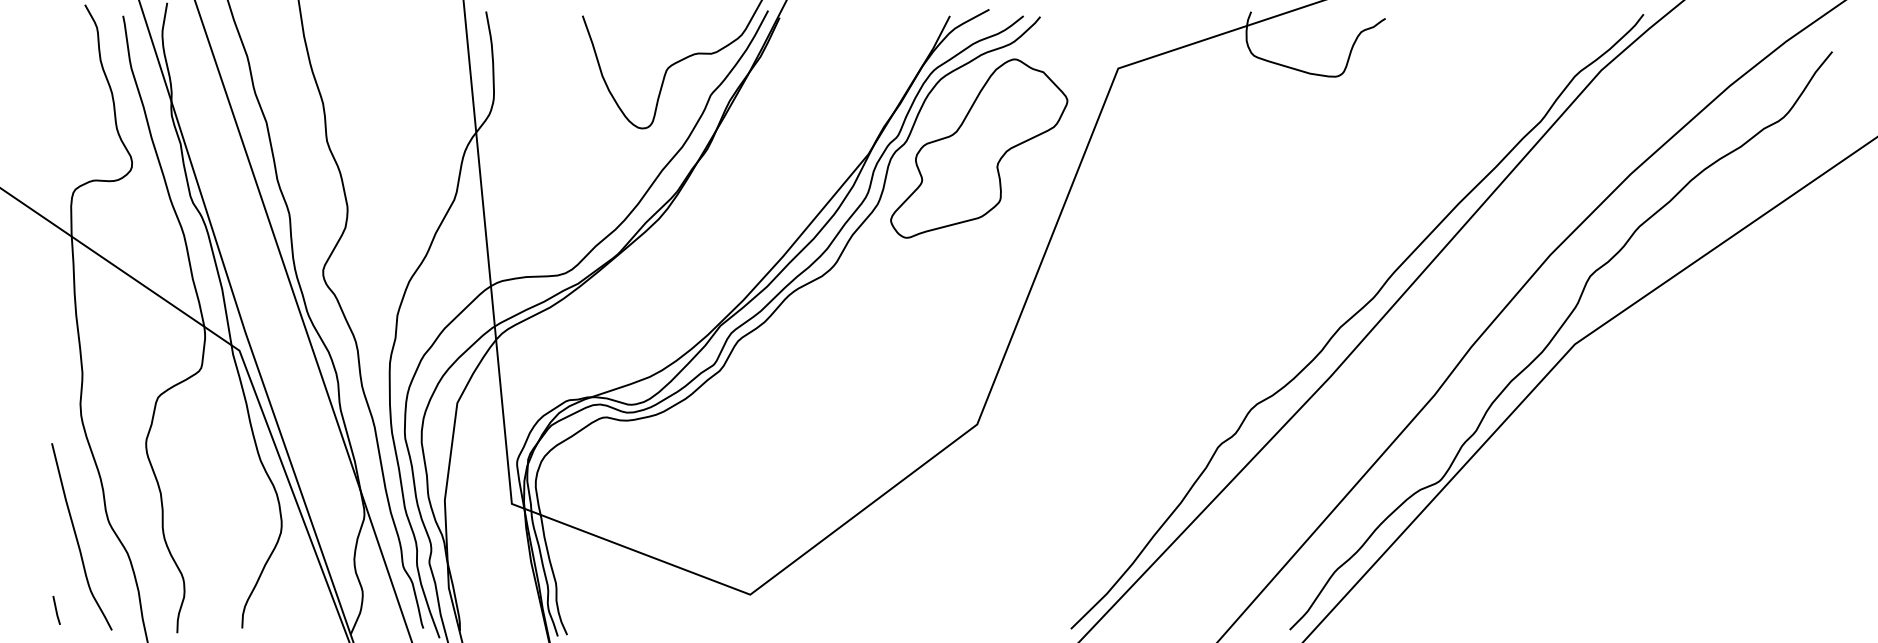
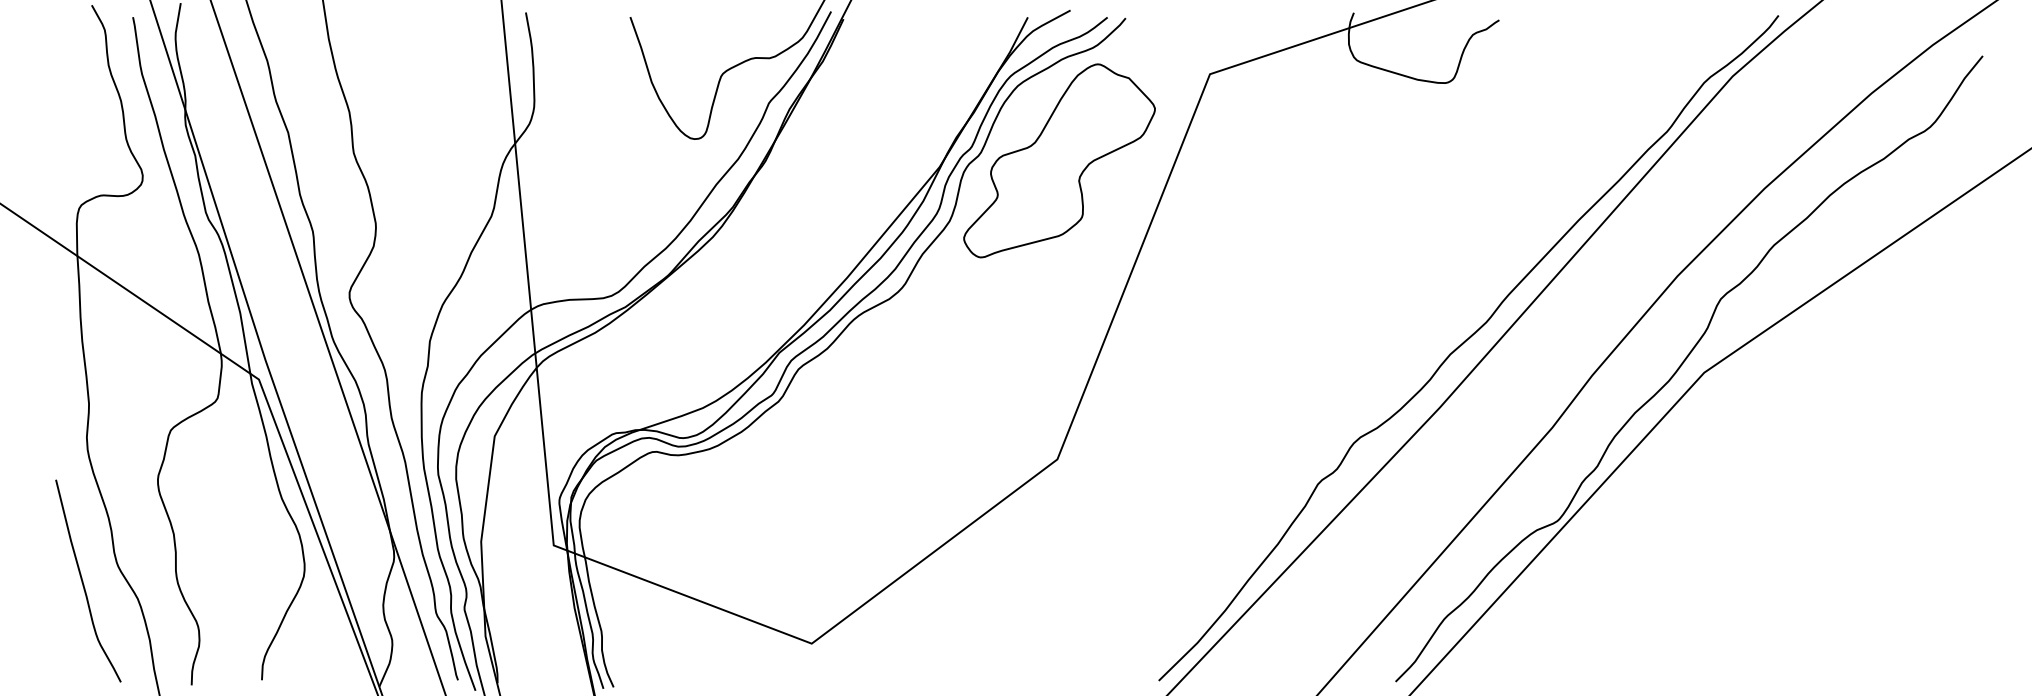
line: (56, 610) -> (60, 660), removed

